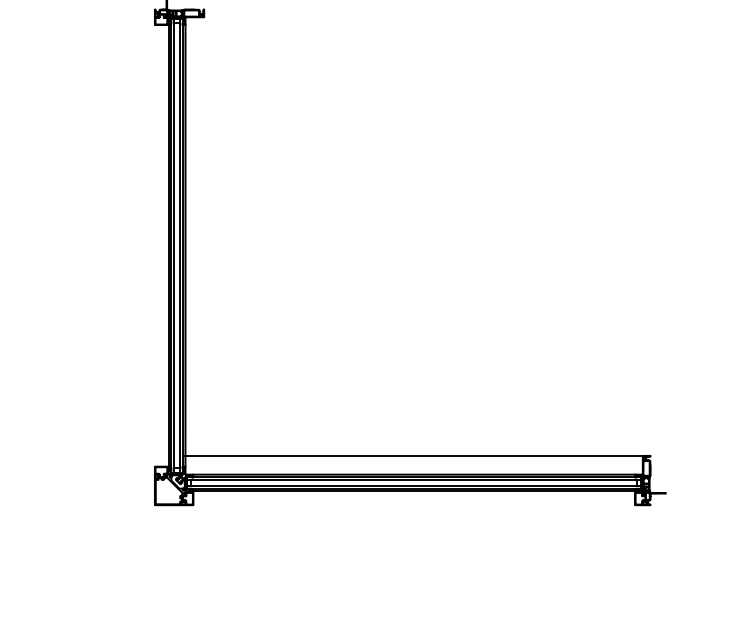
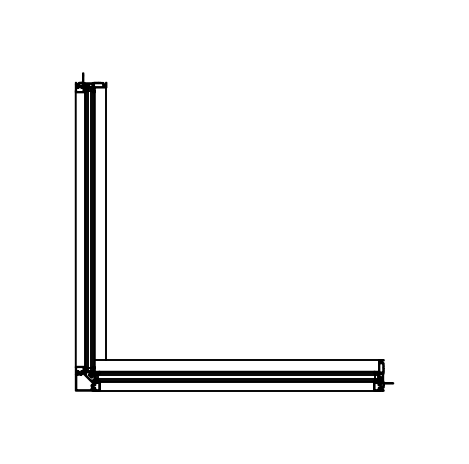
line: (204, 236) -> (106, 223), added
line: (154, 244) -> (75, 228), added
line: (413, 504) -> (236, 390), added

